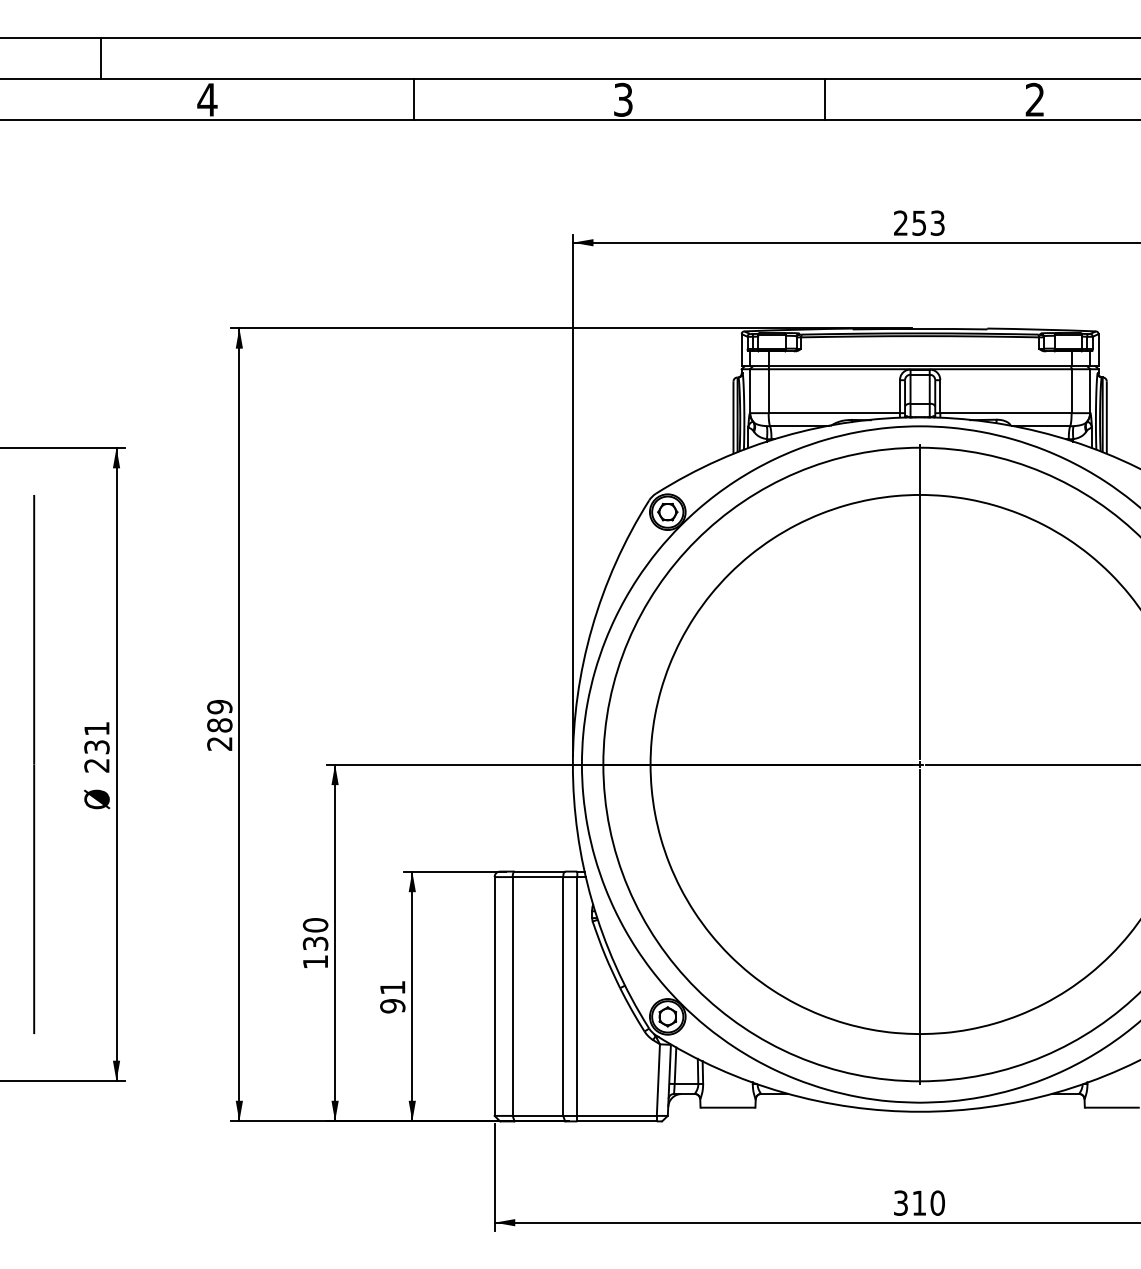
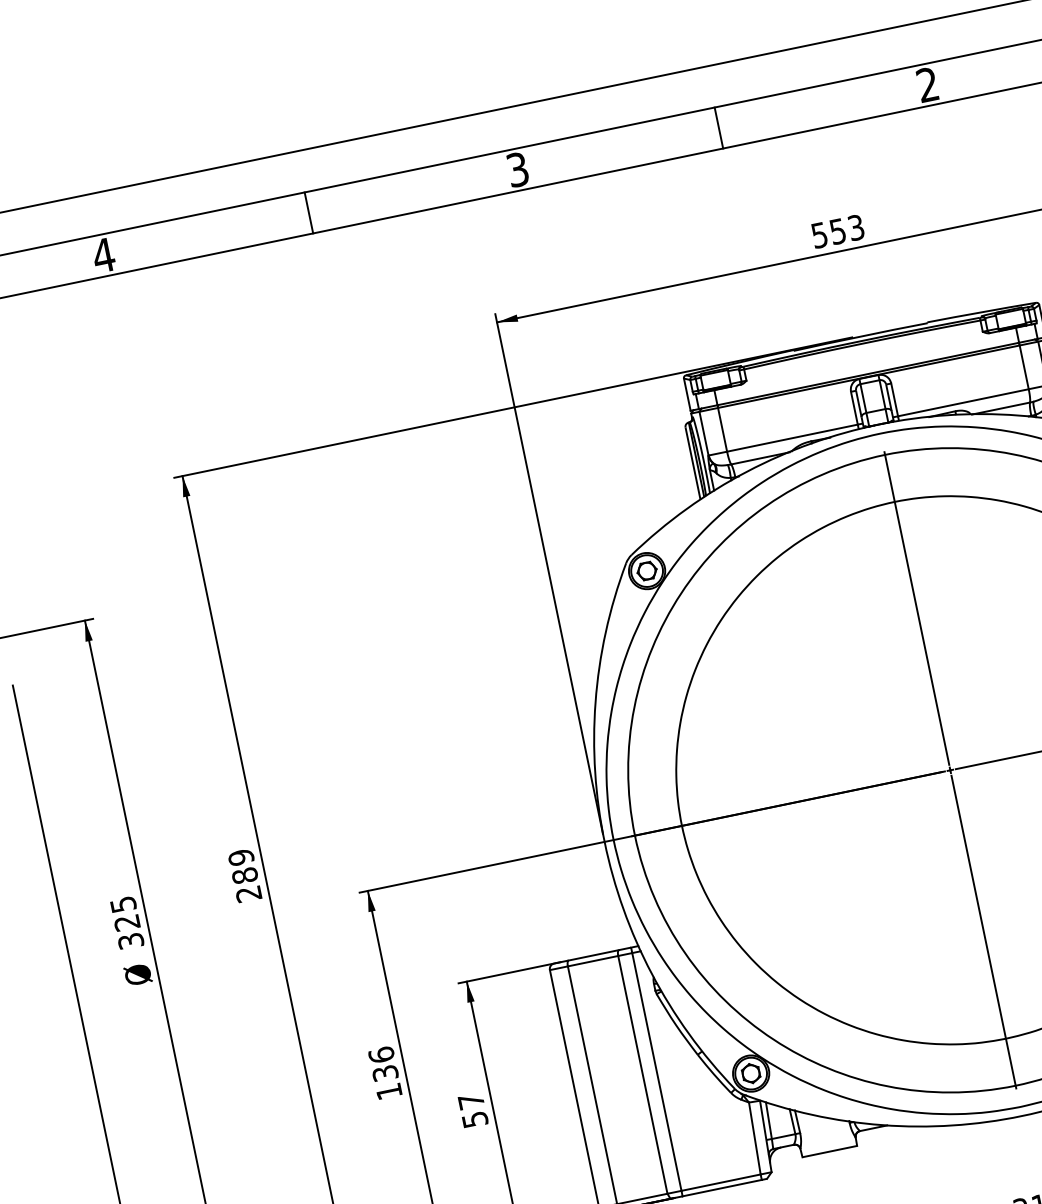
text: (900, 222) -> (819, 234), 253 -> 553
text: (96, 747) -> (126, 923), 231 -> 325
text: (315, 925) -> (381, 1055), 130 -> 136
text: (392, 997) -> (473, 1111), 91 -> 57

